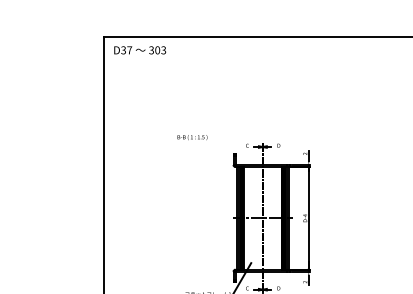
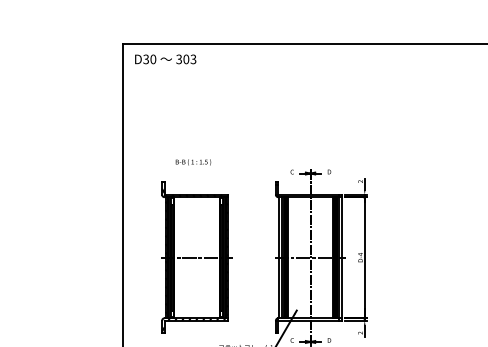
text: (129, 50) -> (153, 59), D37 -> D30
text: (192, 137) -> (193, 162), moved
part: (166, 218) -> (196, 257), added

